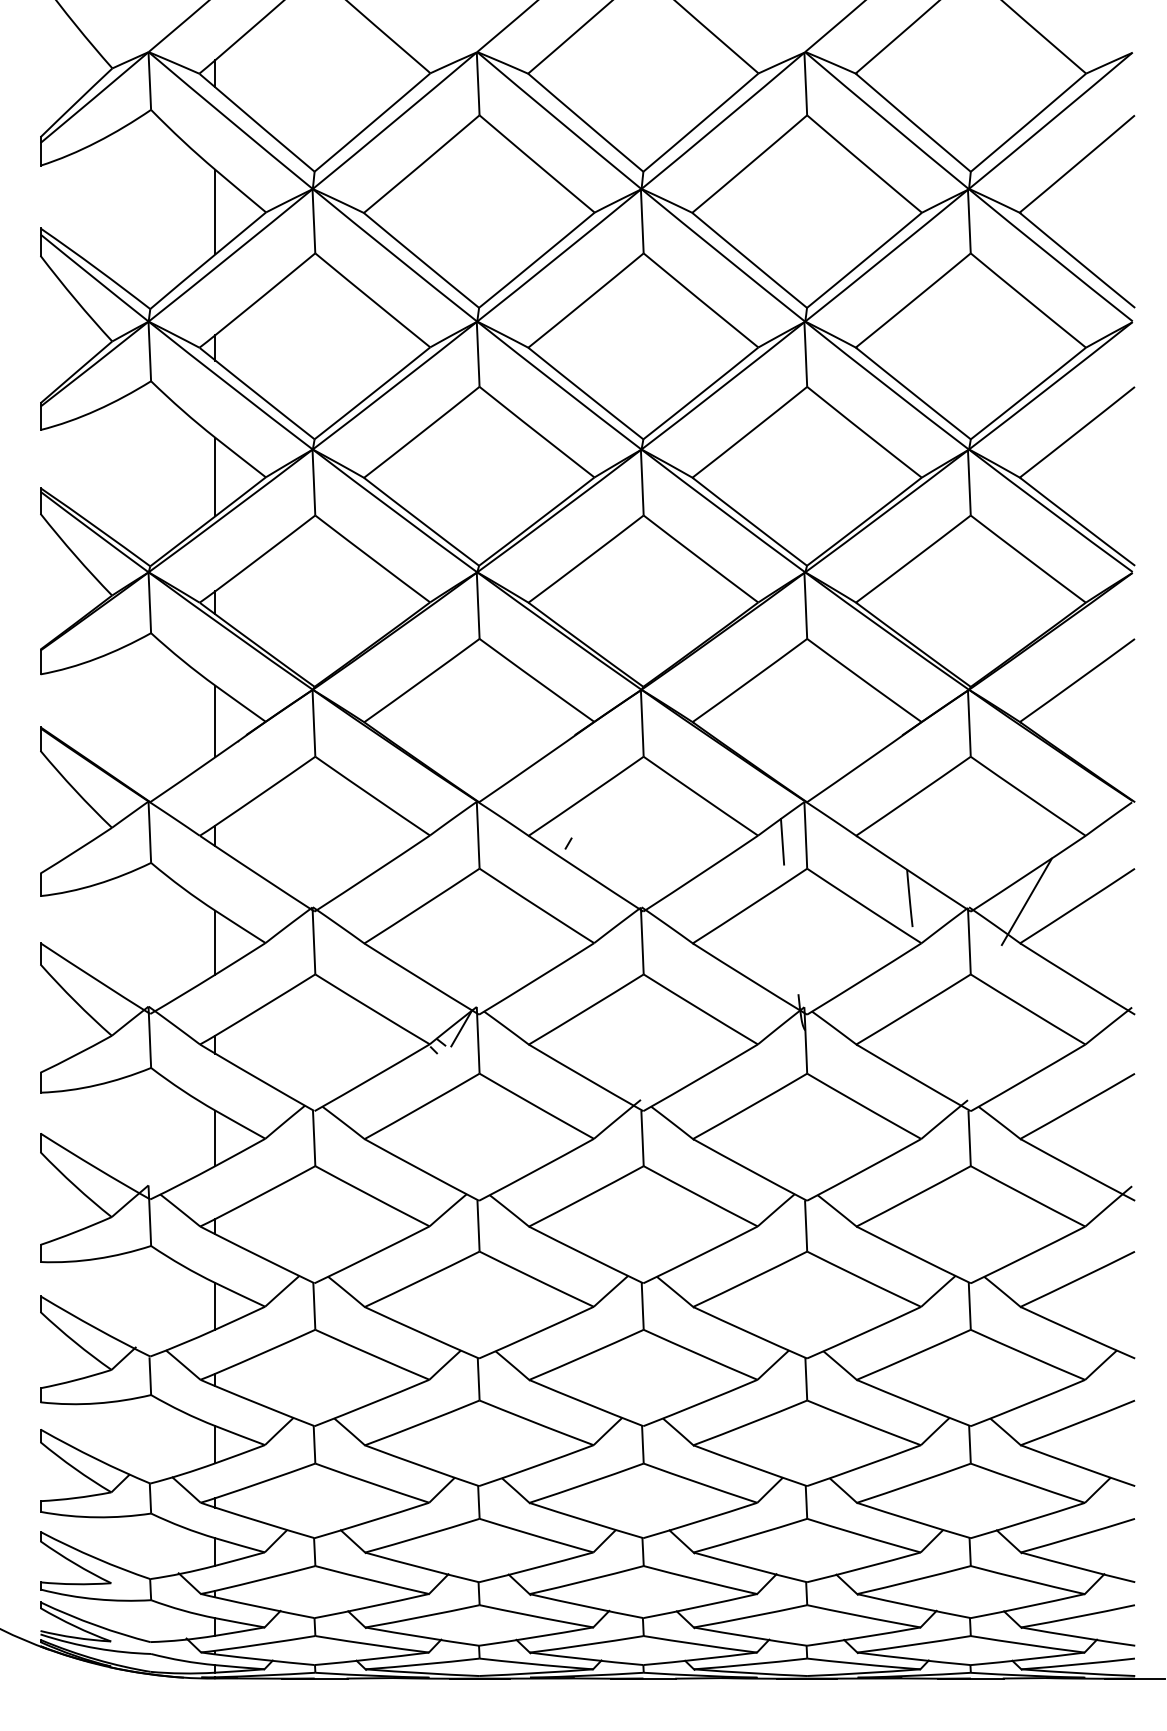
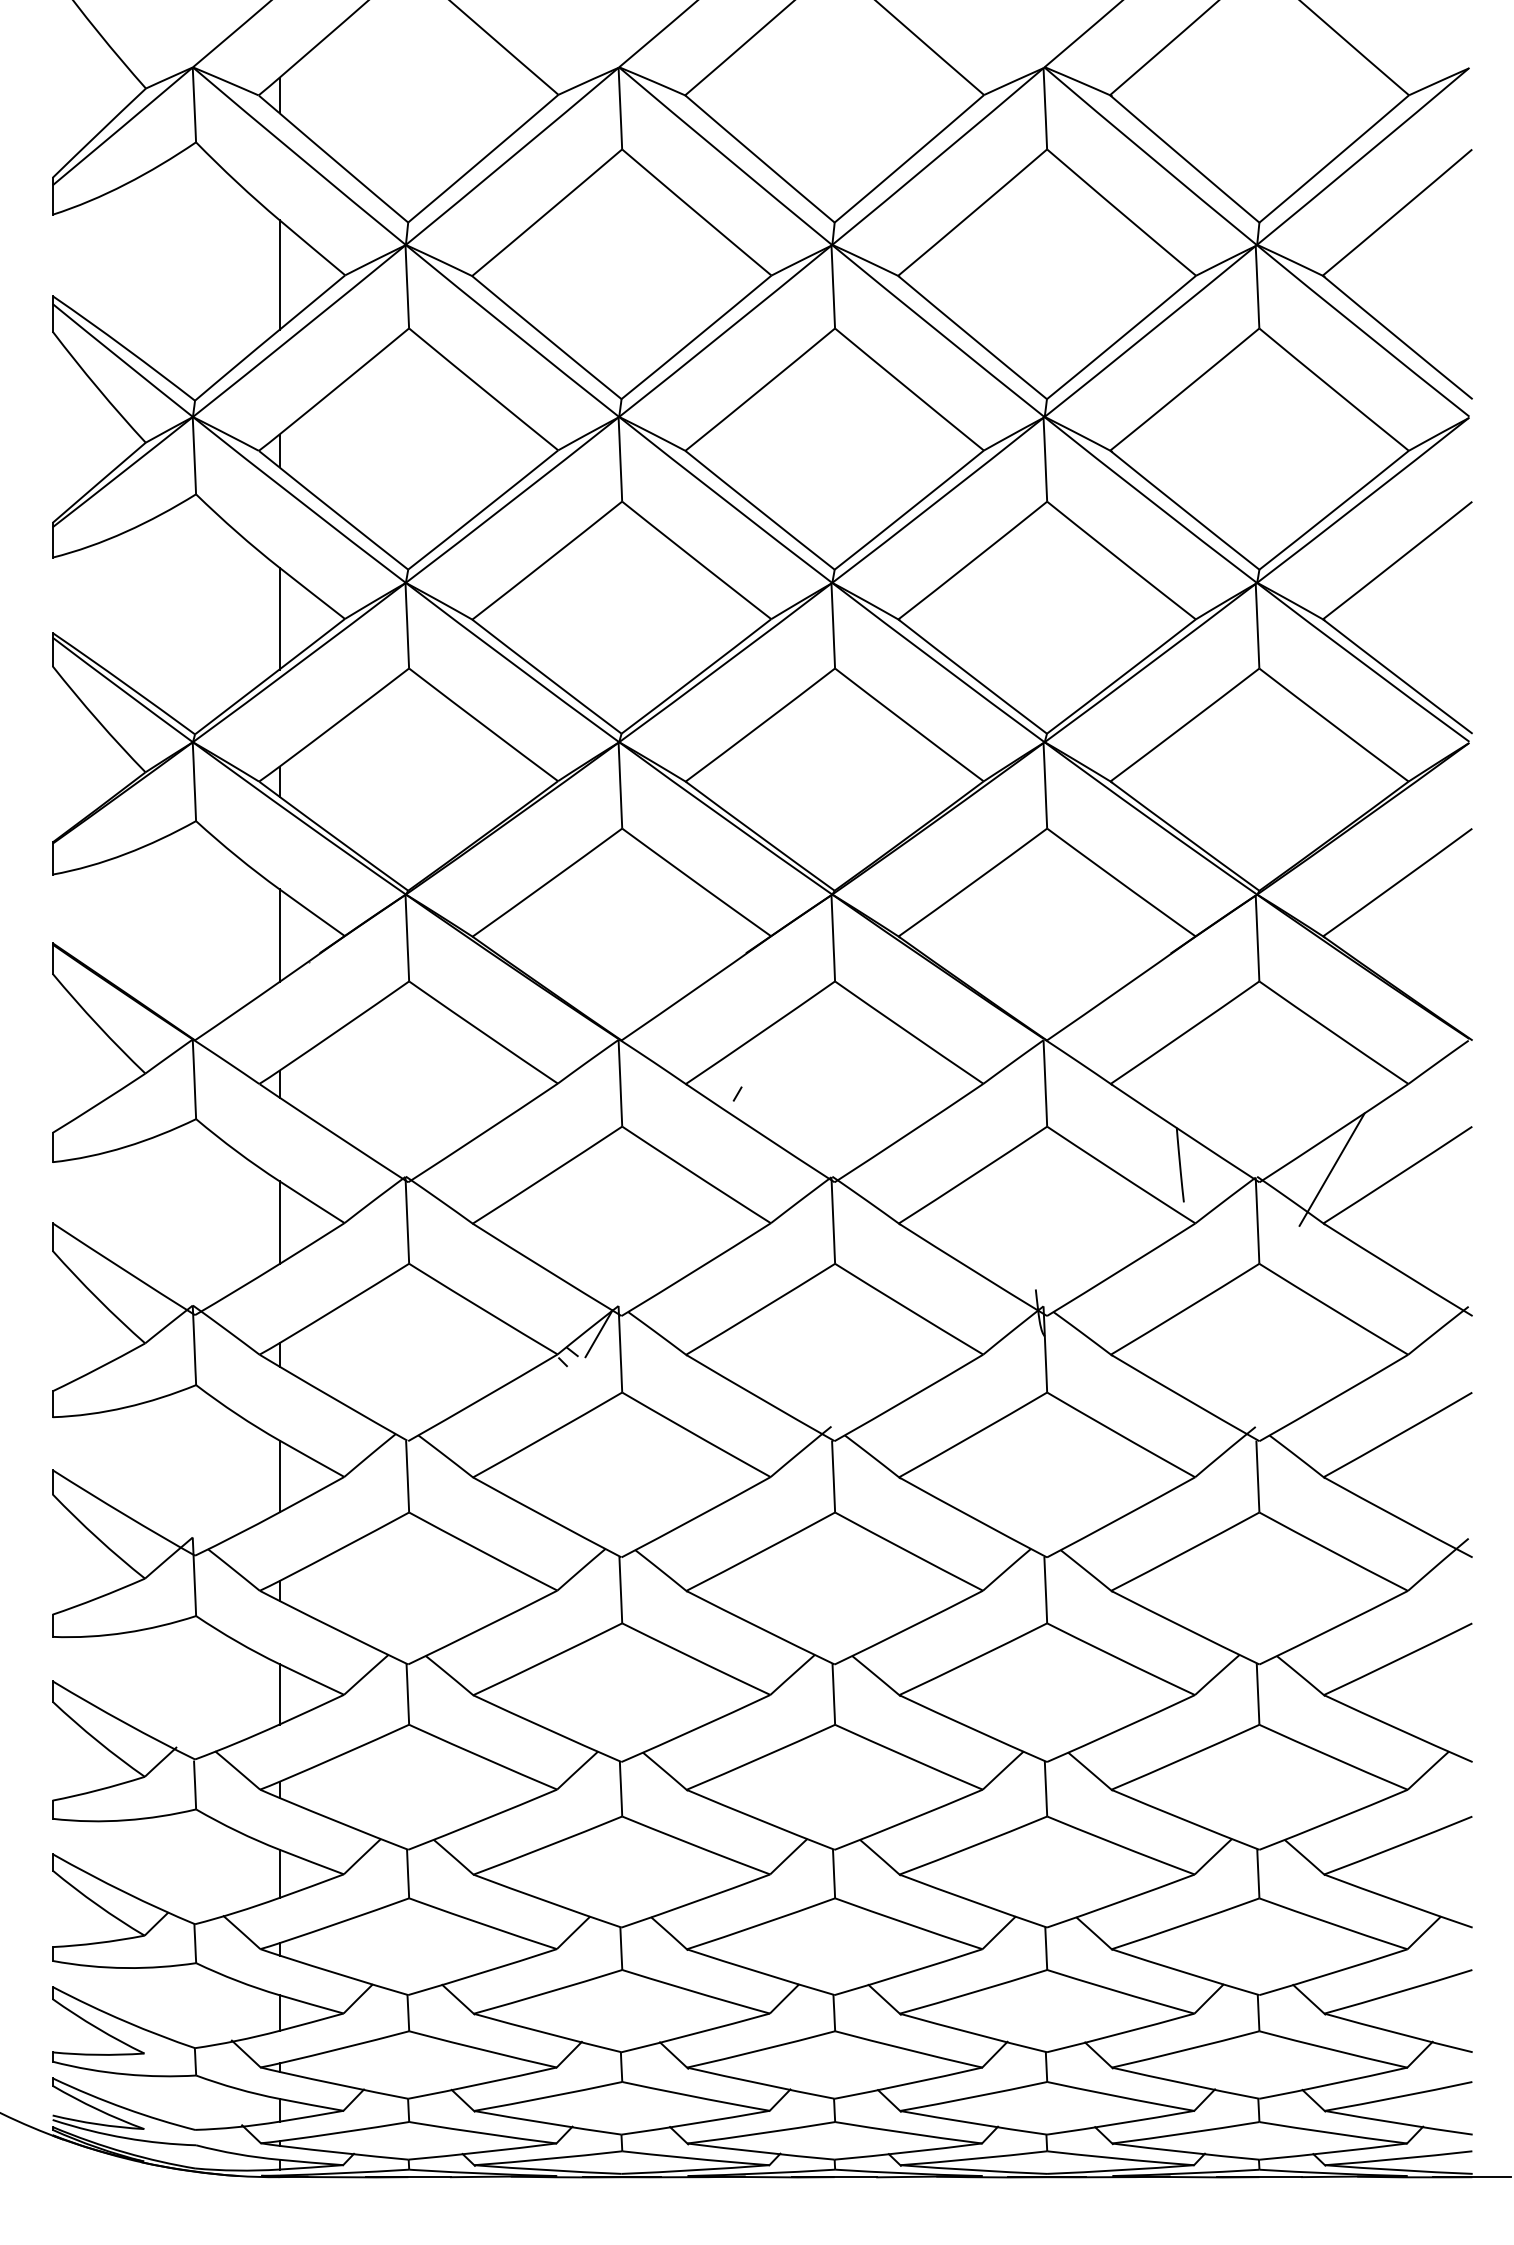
line: (782, 841) -> (1015, 1091), removed

